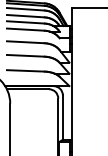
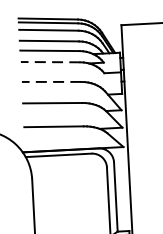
line: (25, 29) -> (50, 61), solid -> dashed
line: (25, 42) -> (51, 82), solid -> dashed

